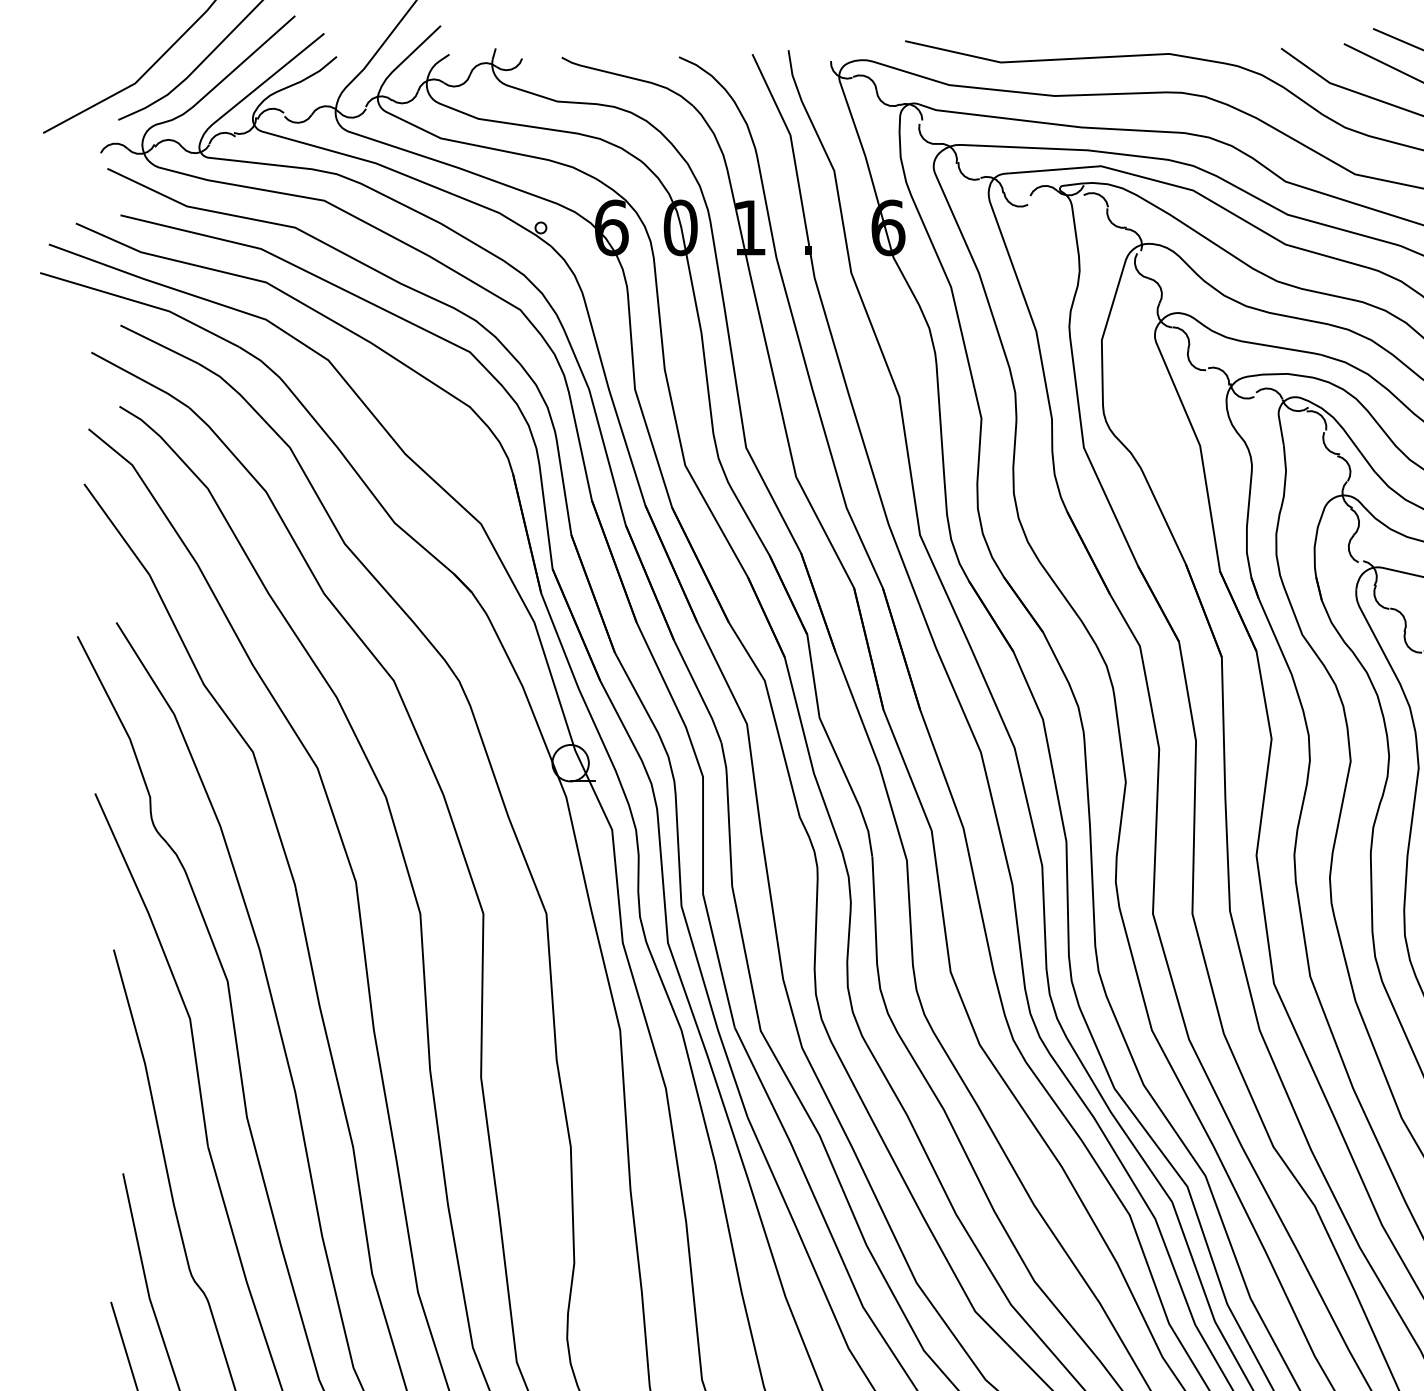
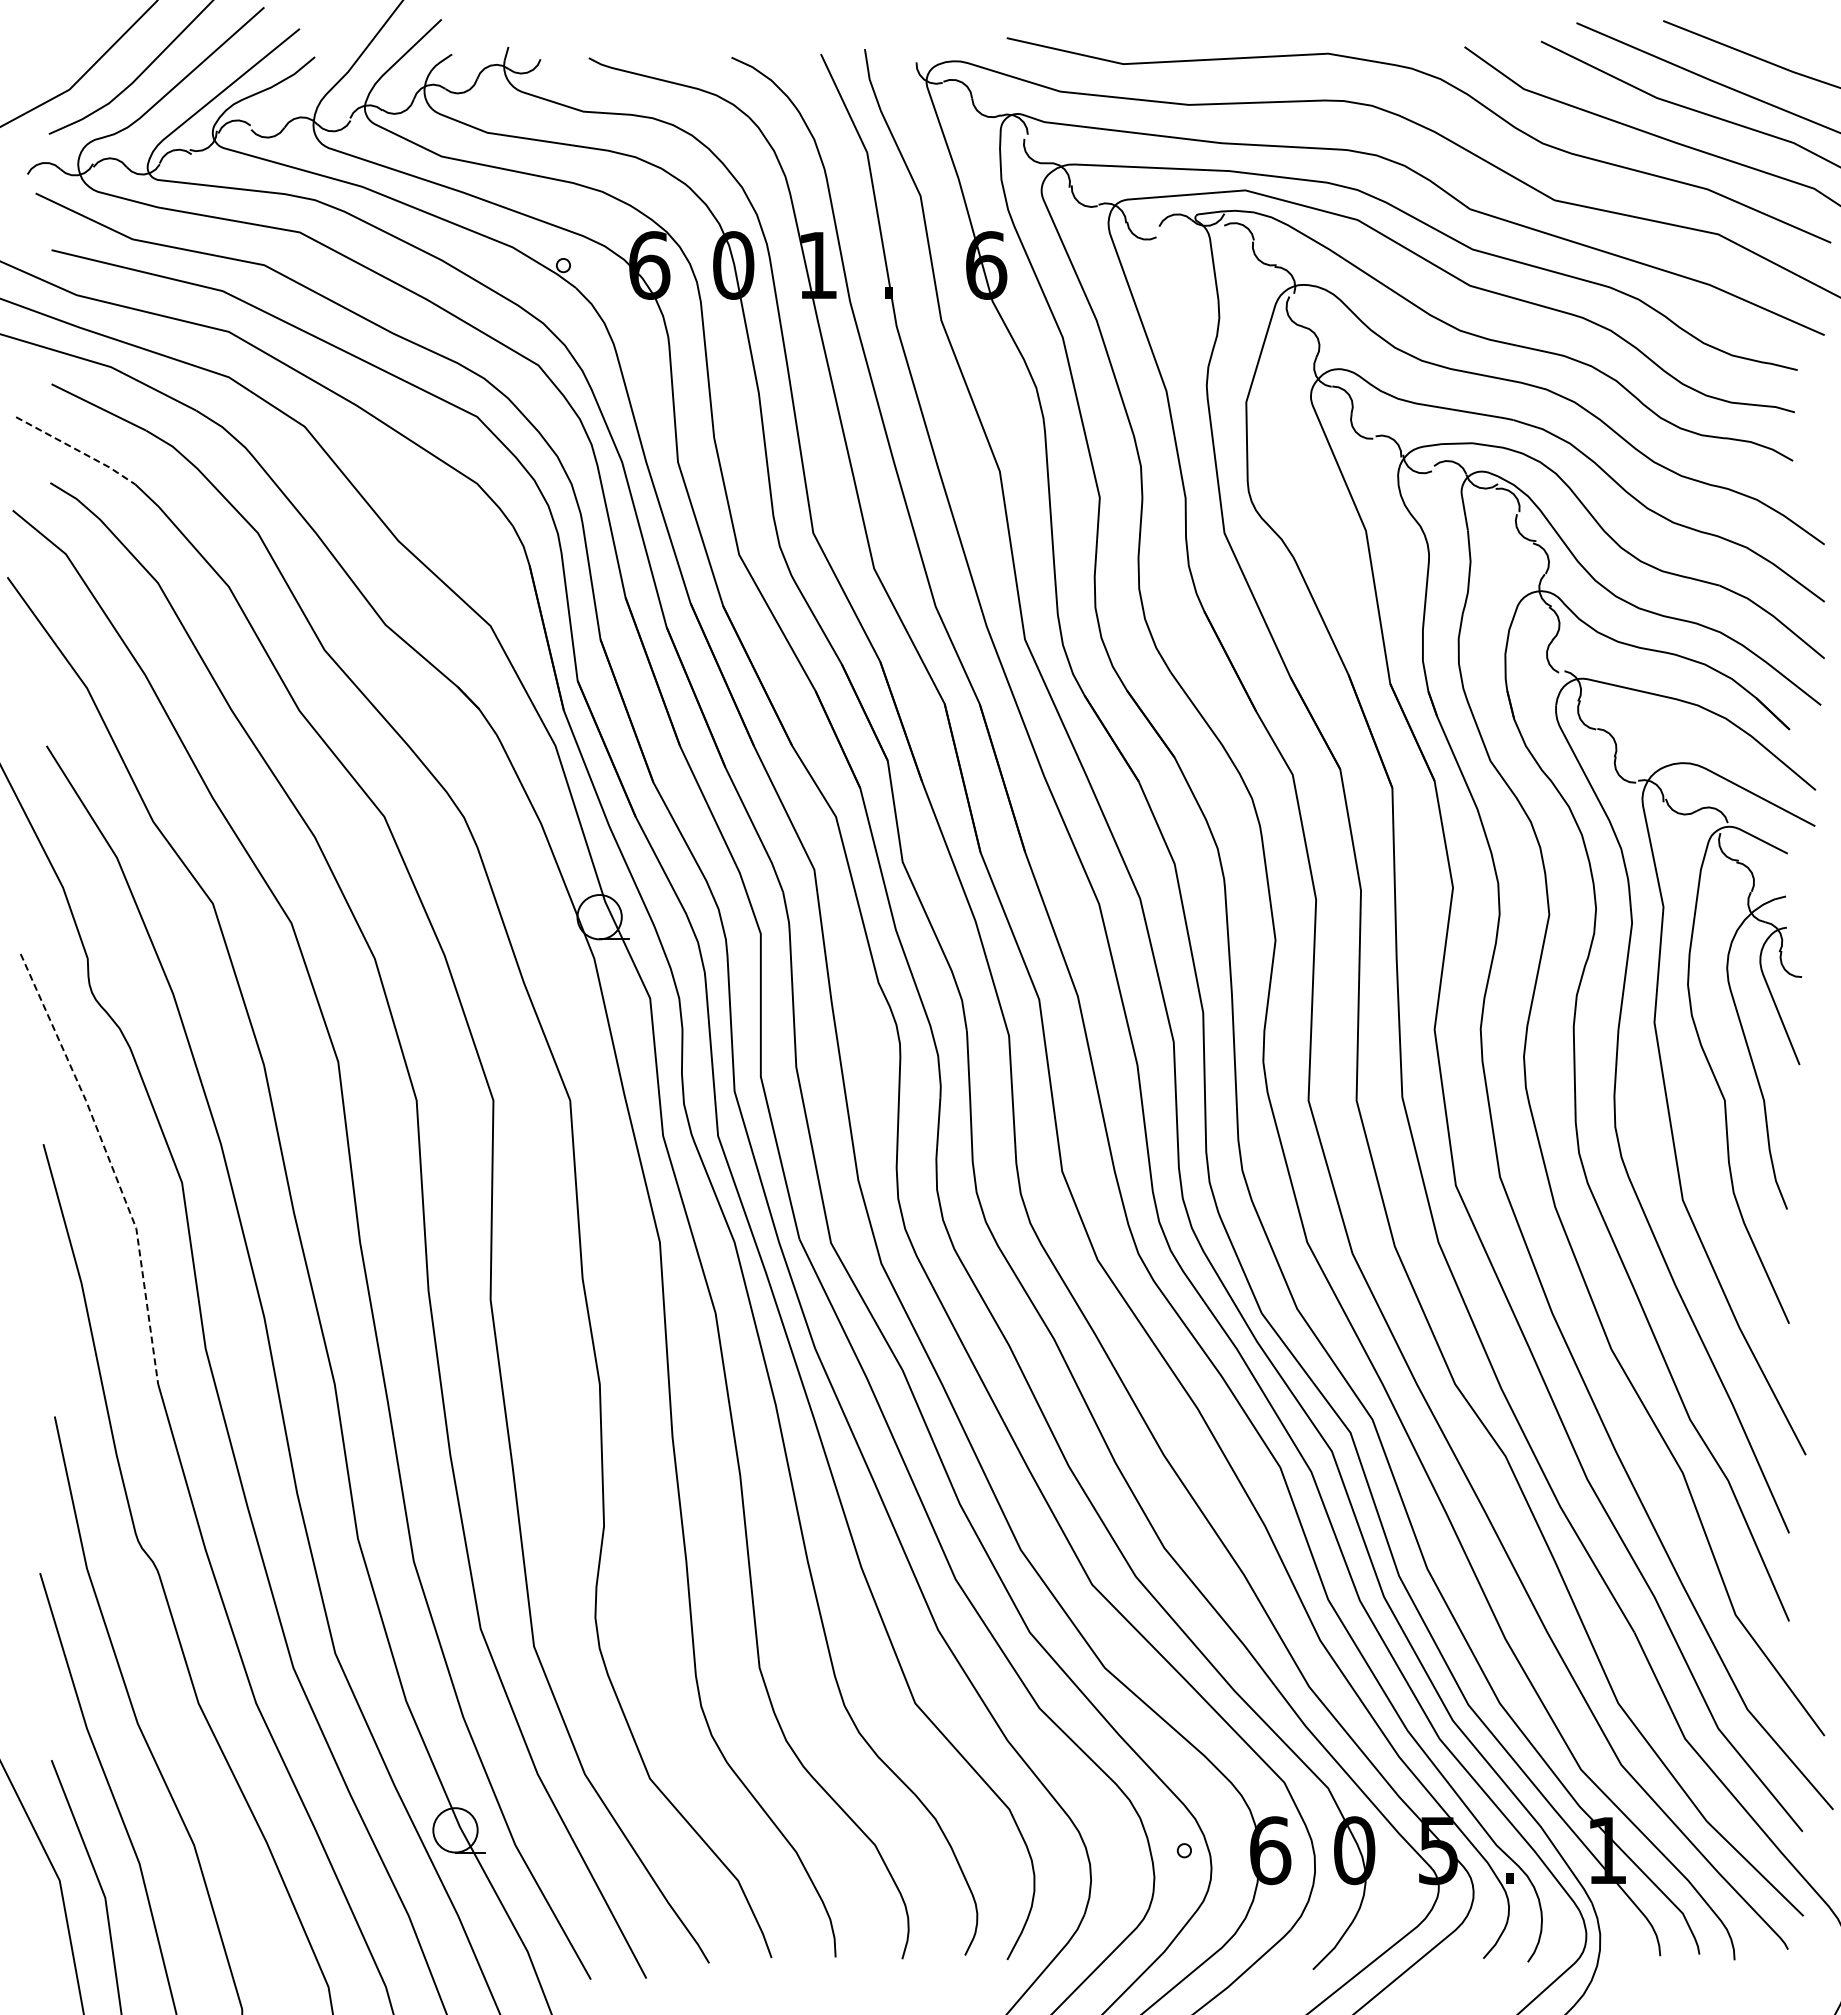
line: (140, 379) -> (76, 449), solid -> dashed
line: (168, 965) -> (110, 1163), solid -> dashed

